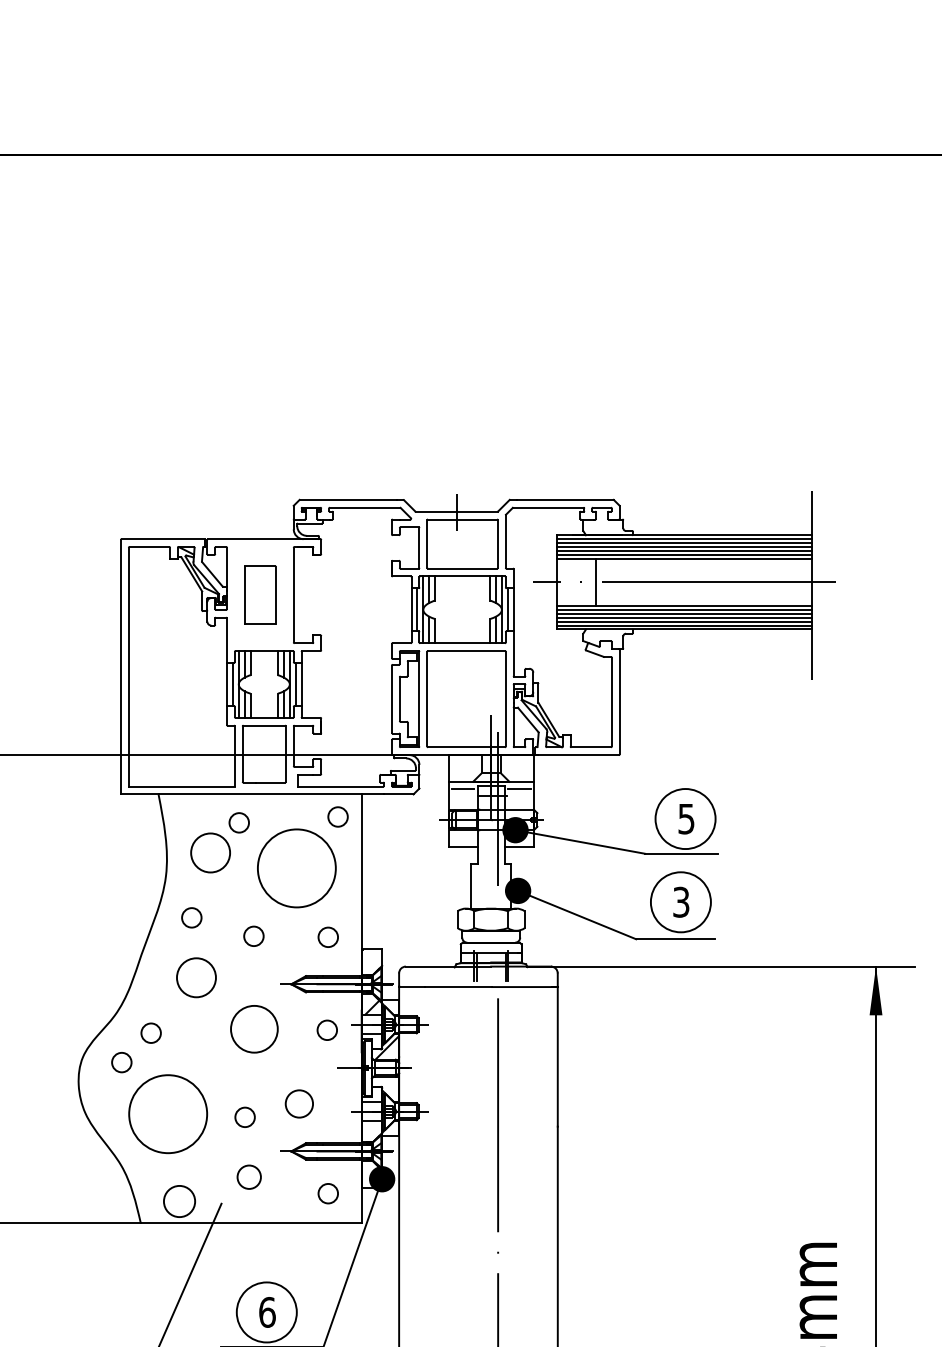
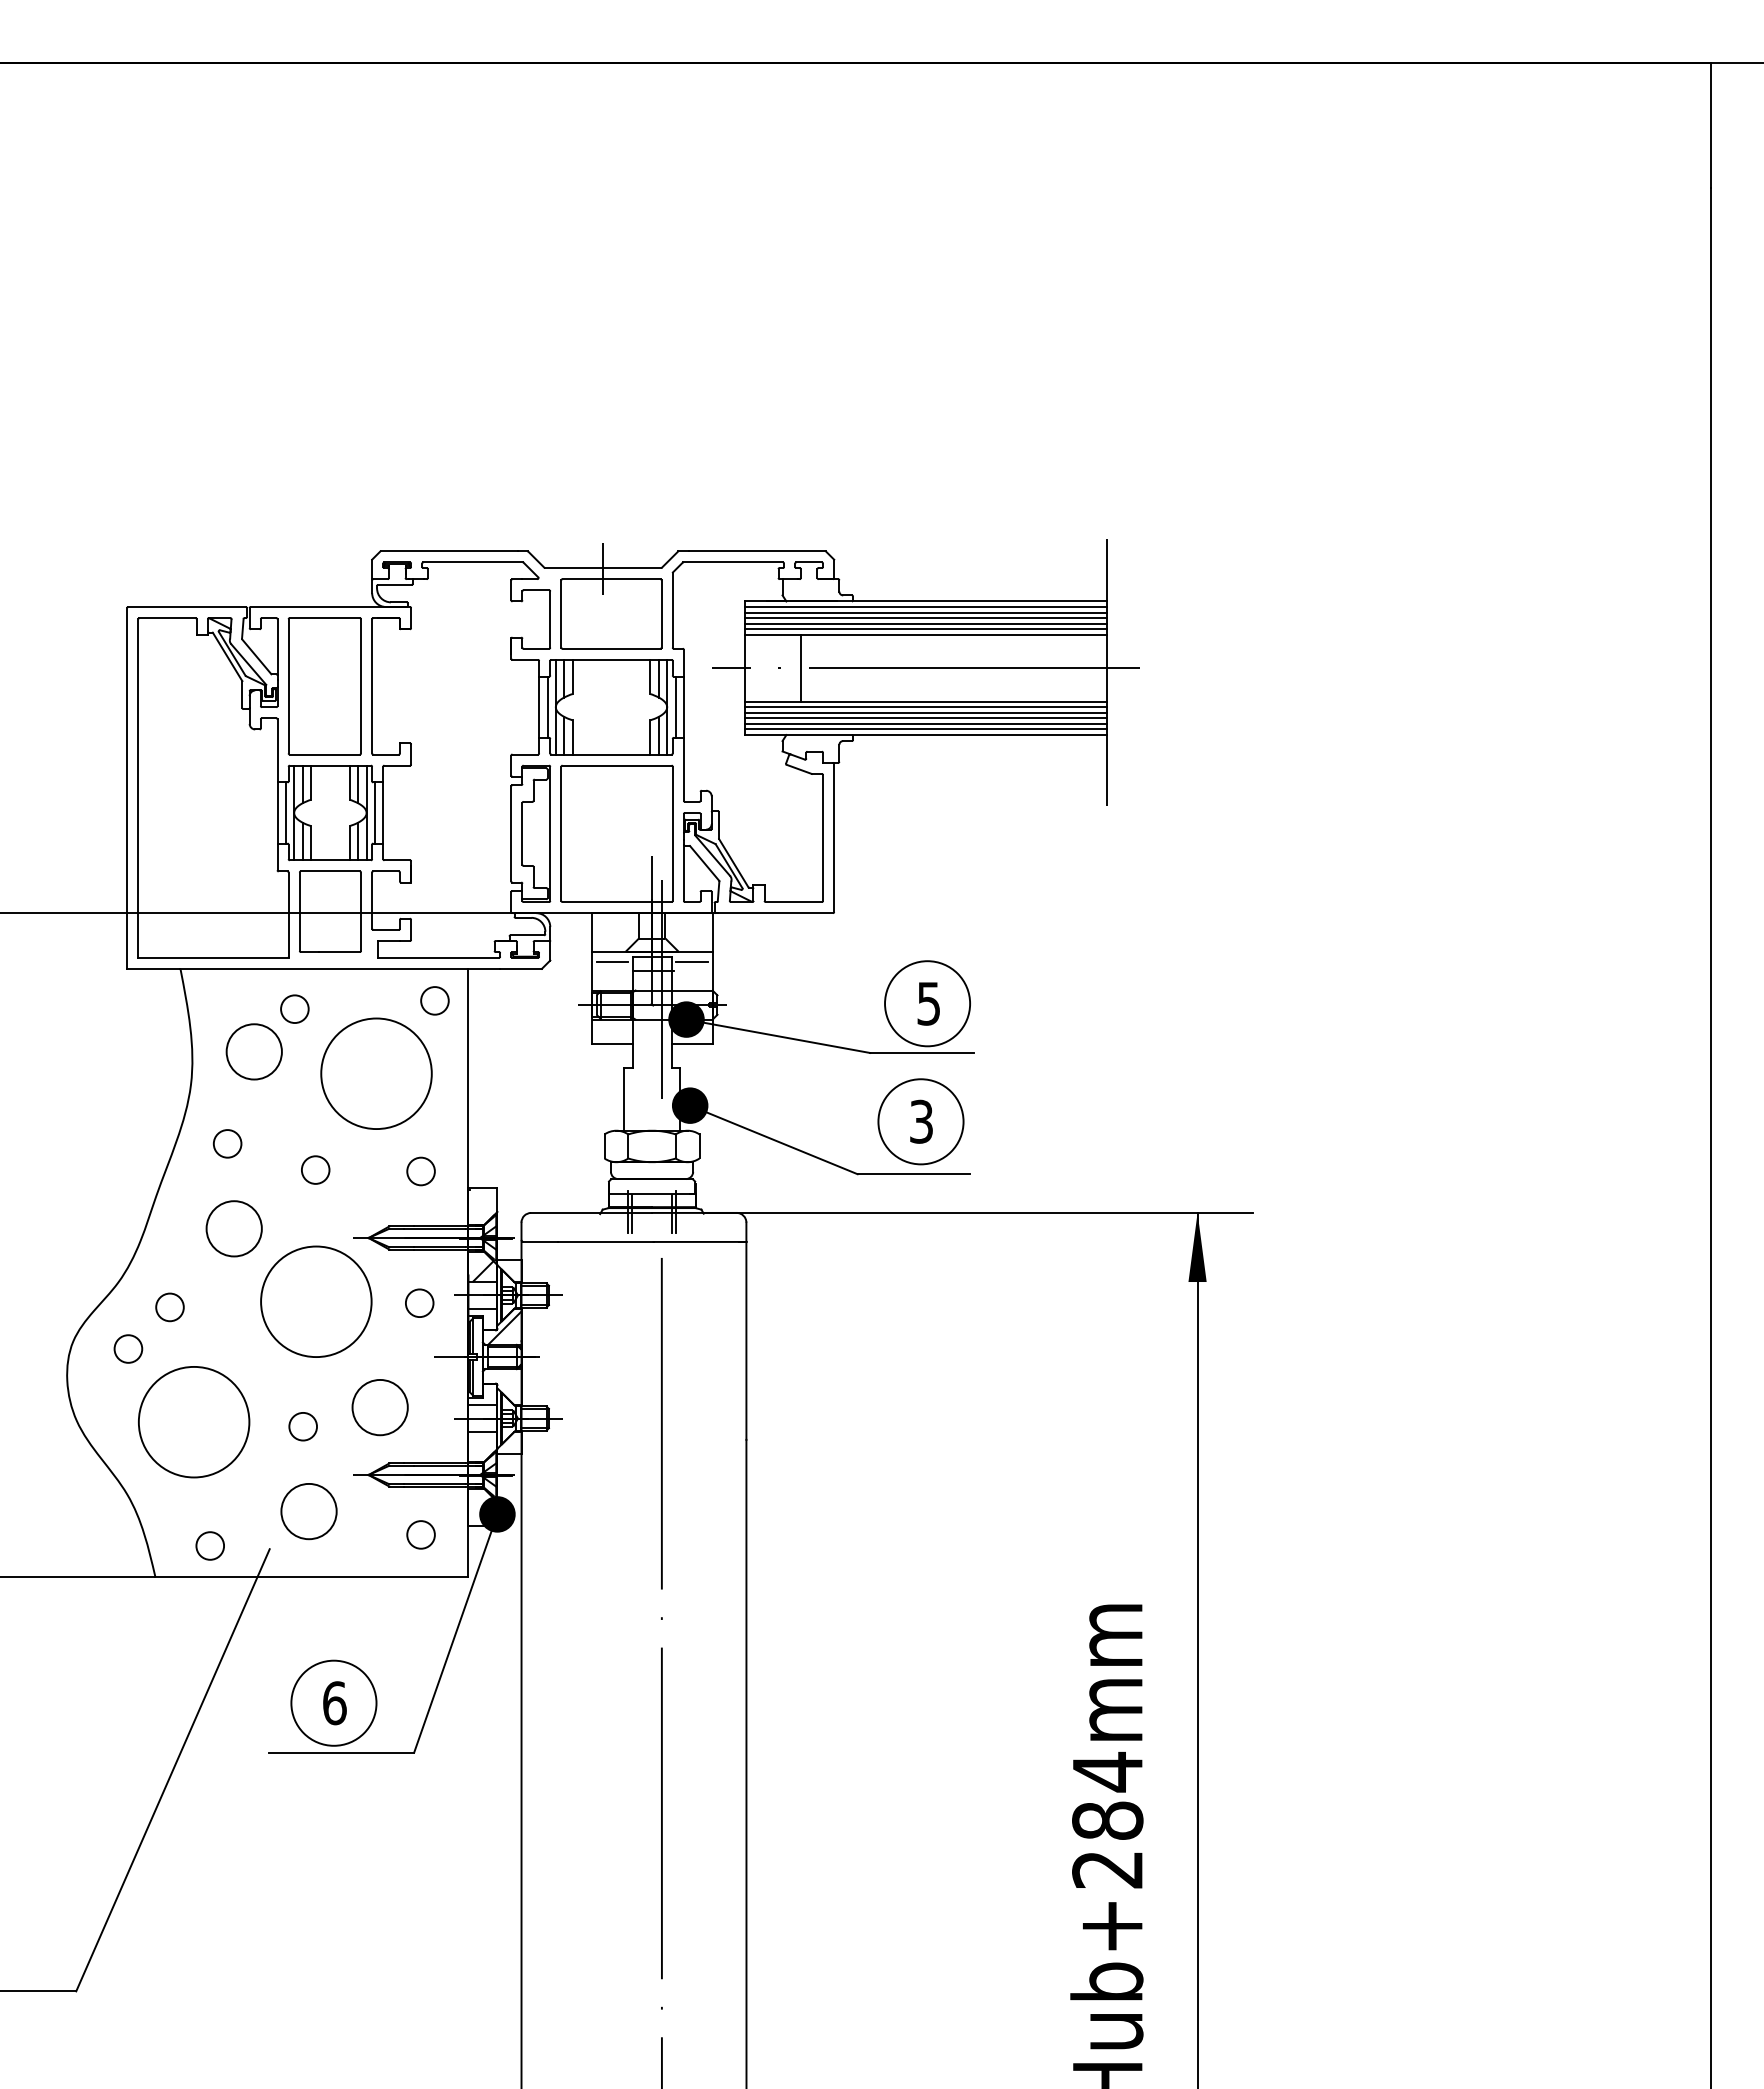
part: (260, 595) -> (324, 686), size x1.67
circle: (254, 1029) -> (316, 1301), size x1.67
circle: (298, 1103) -> (379, 1407), size x1.43
circle: (248, 1177) -> (308, 1511), size x1.67
circle: (179, 1201) -> (210, 1545), size x0.62

